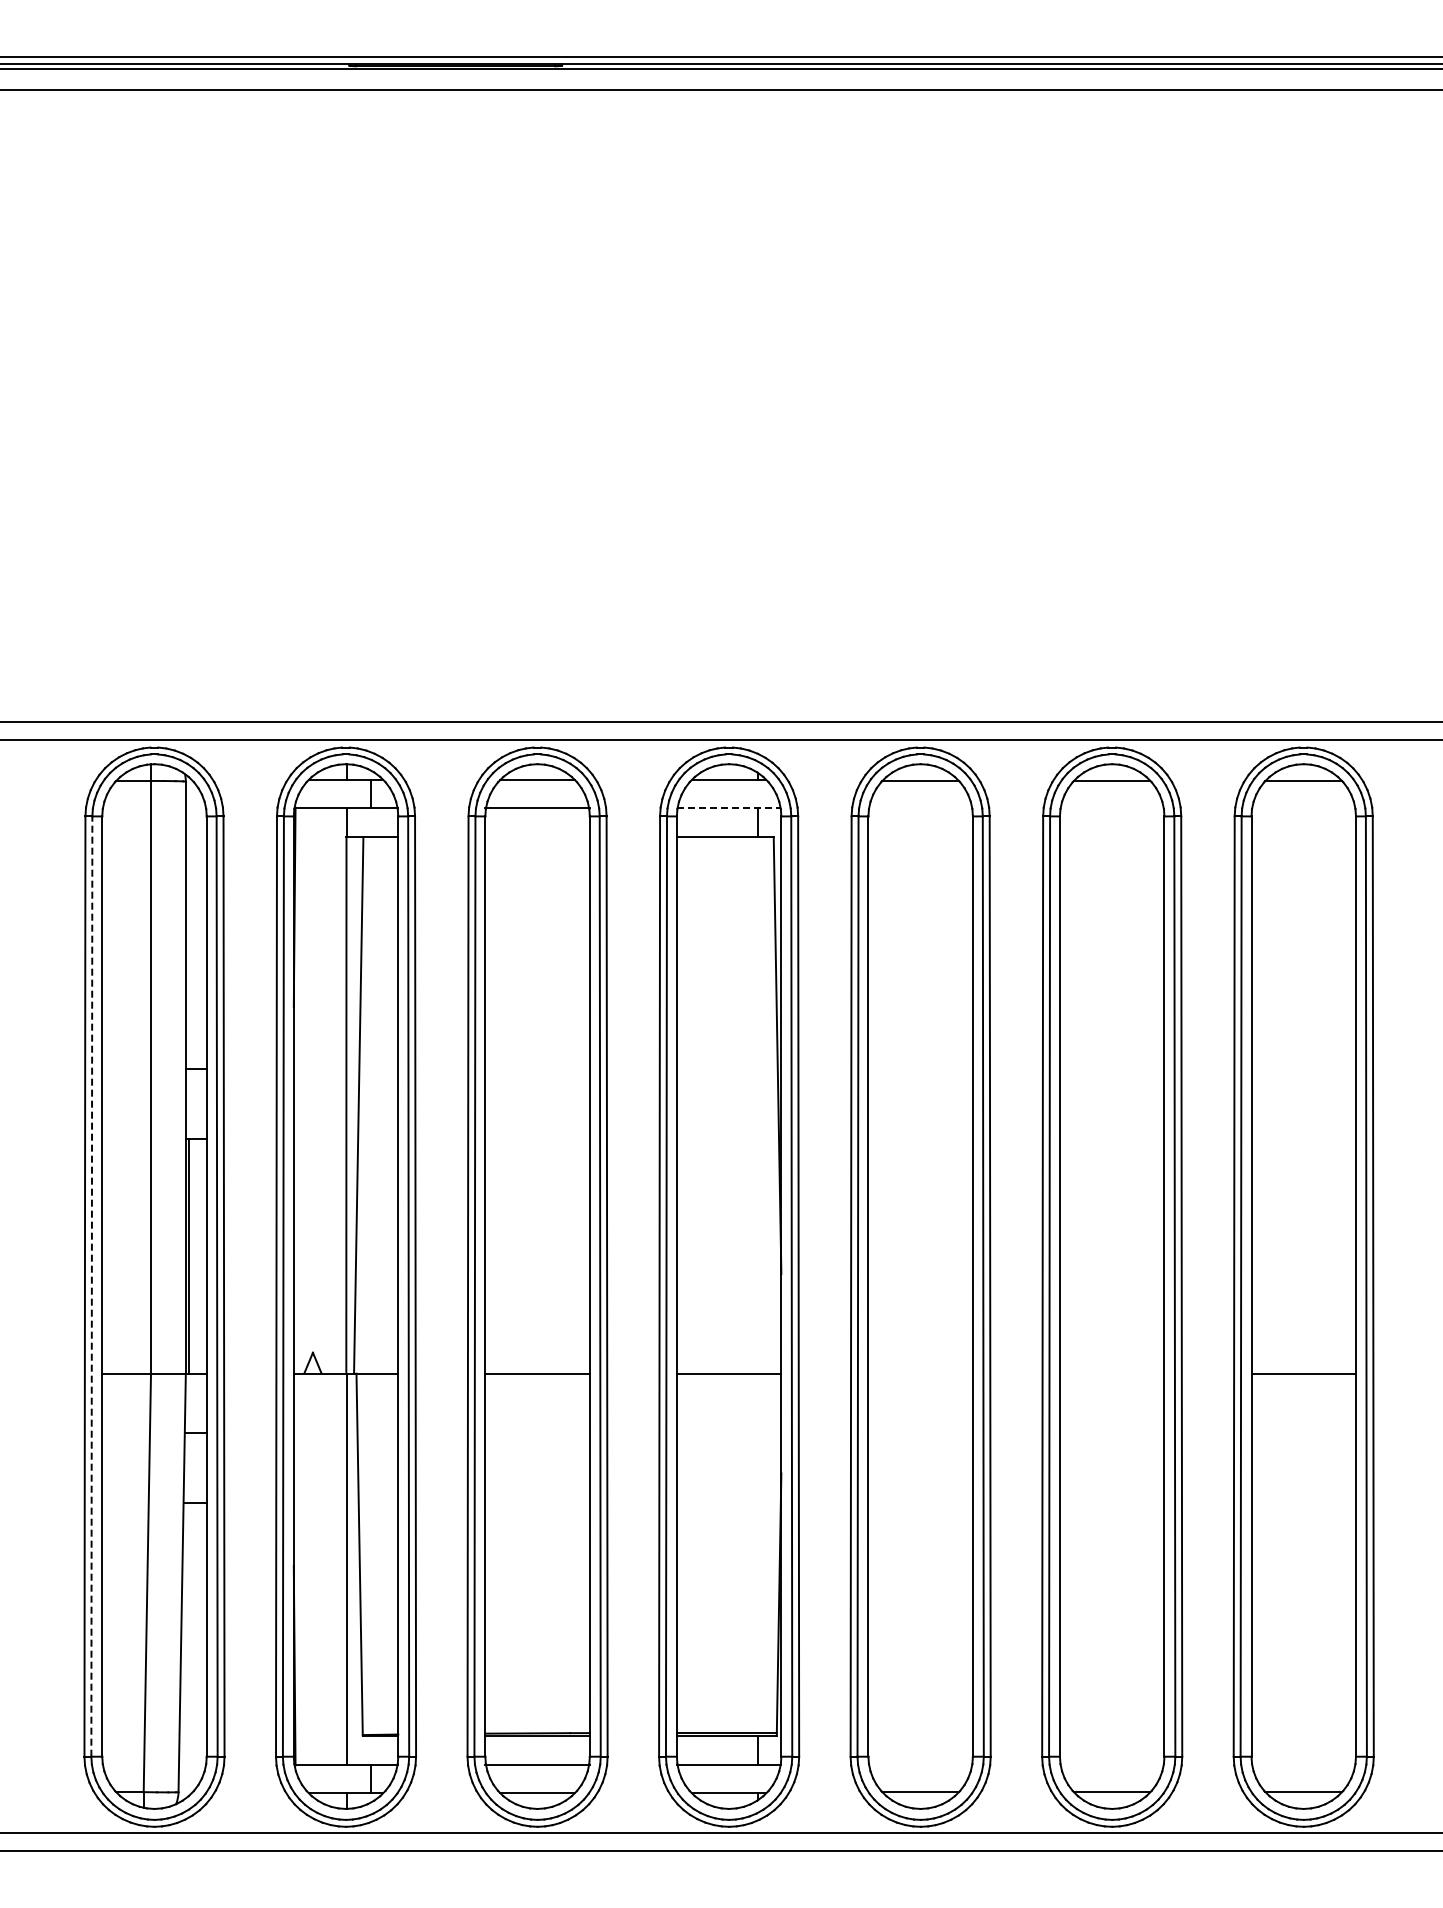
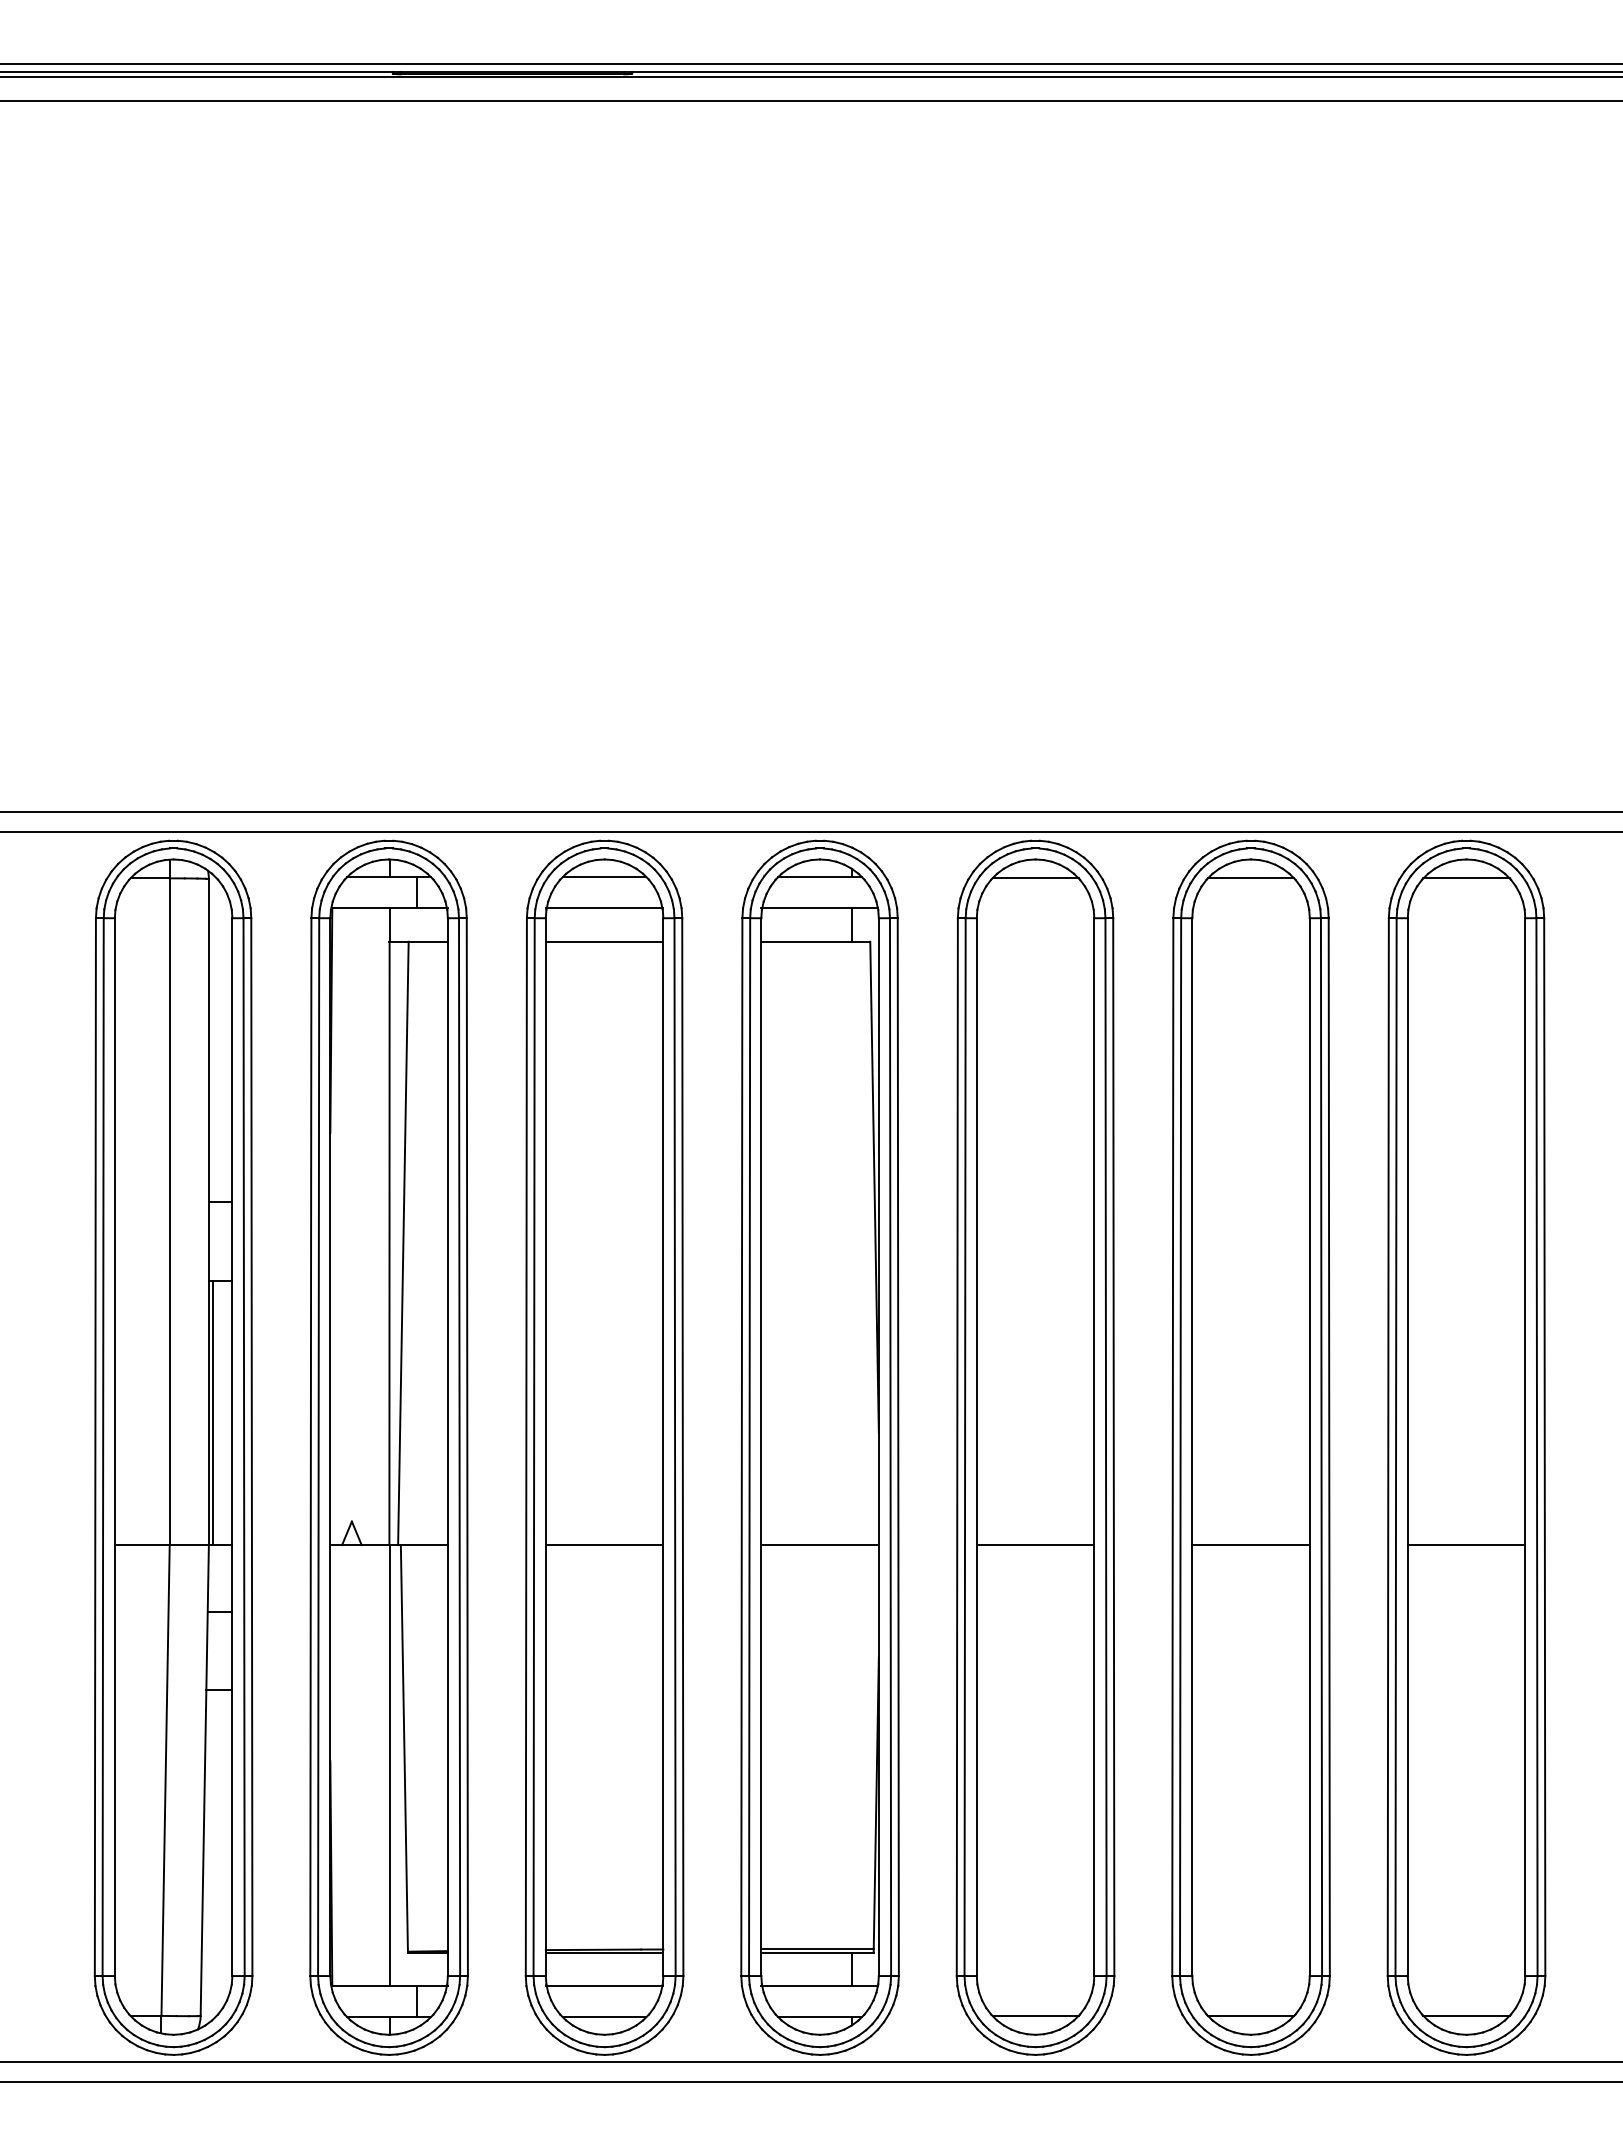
line: (728, 807) -> (819, 908), dashed -> solid
line: (537, 837) -> (604, 941), added
line: (91, 1286) -> (102, 1447), dashed -> solid
line: (920, 1373) -> (1035, 1544), added
line: (1111, 1373) -> (1250, 1544), added

